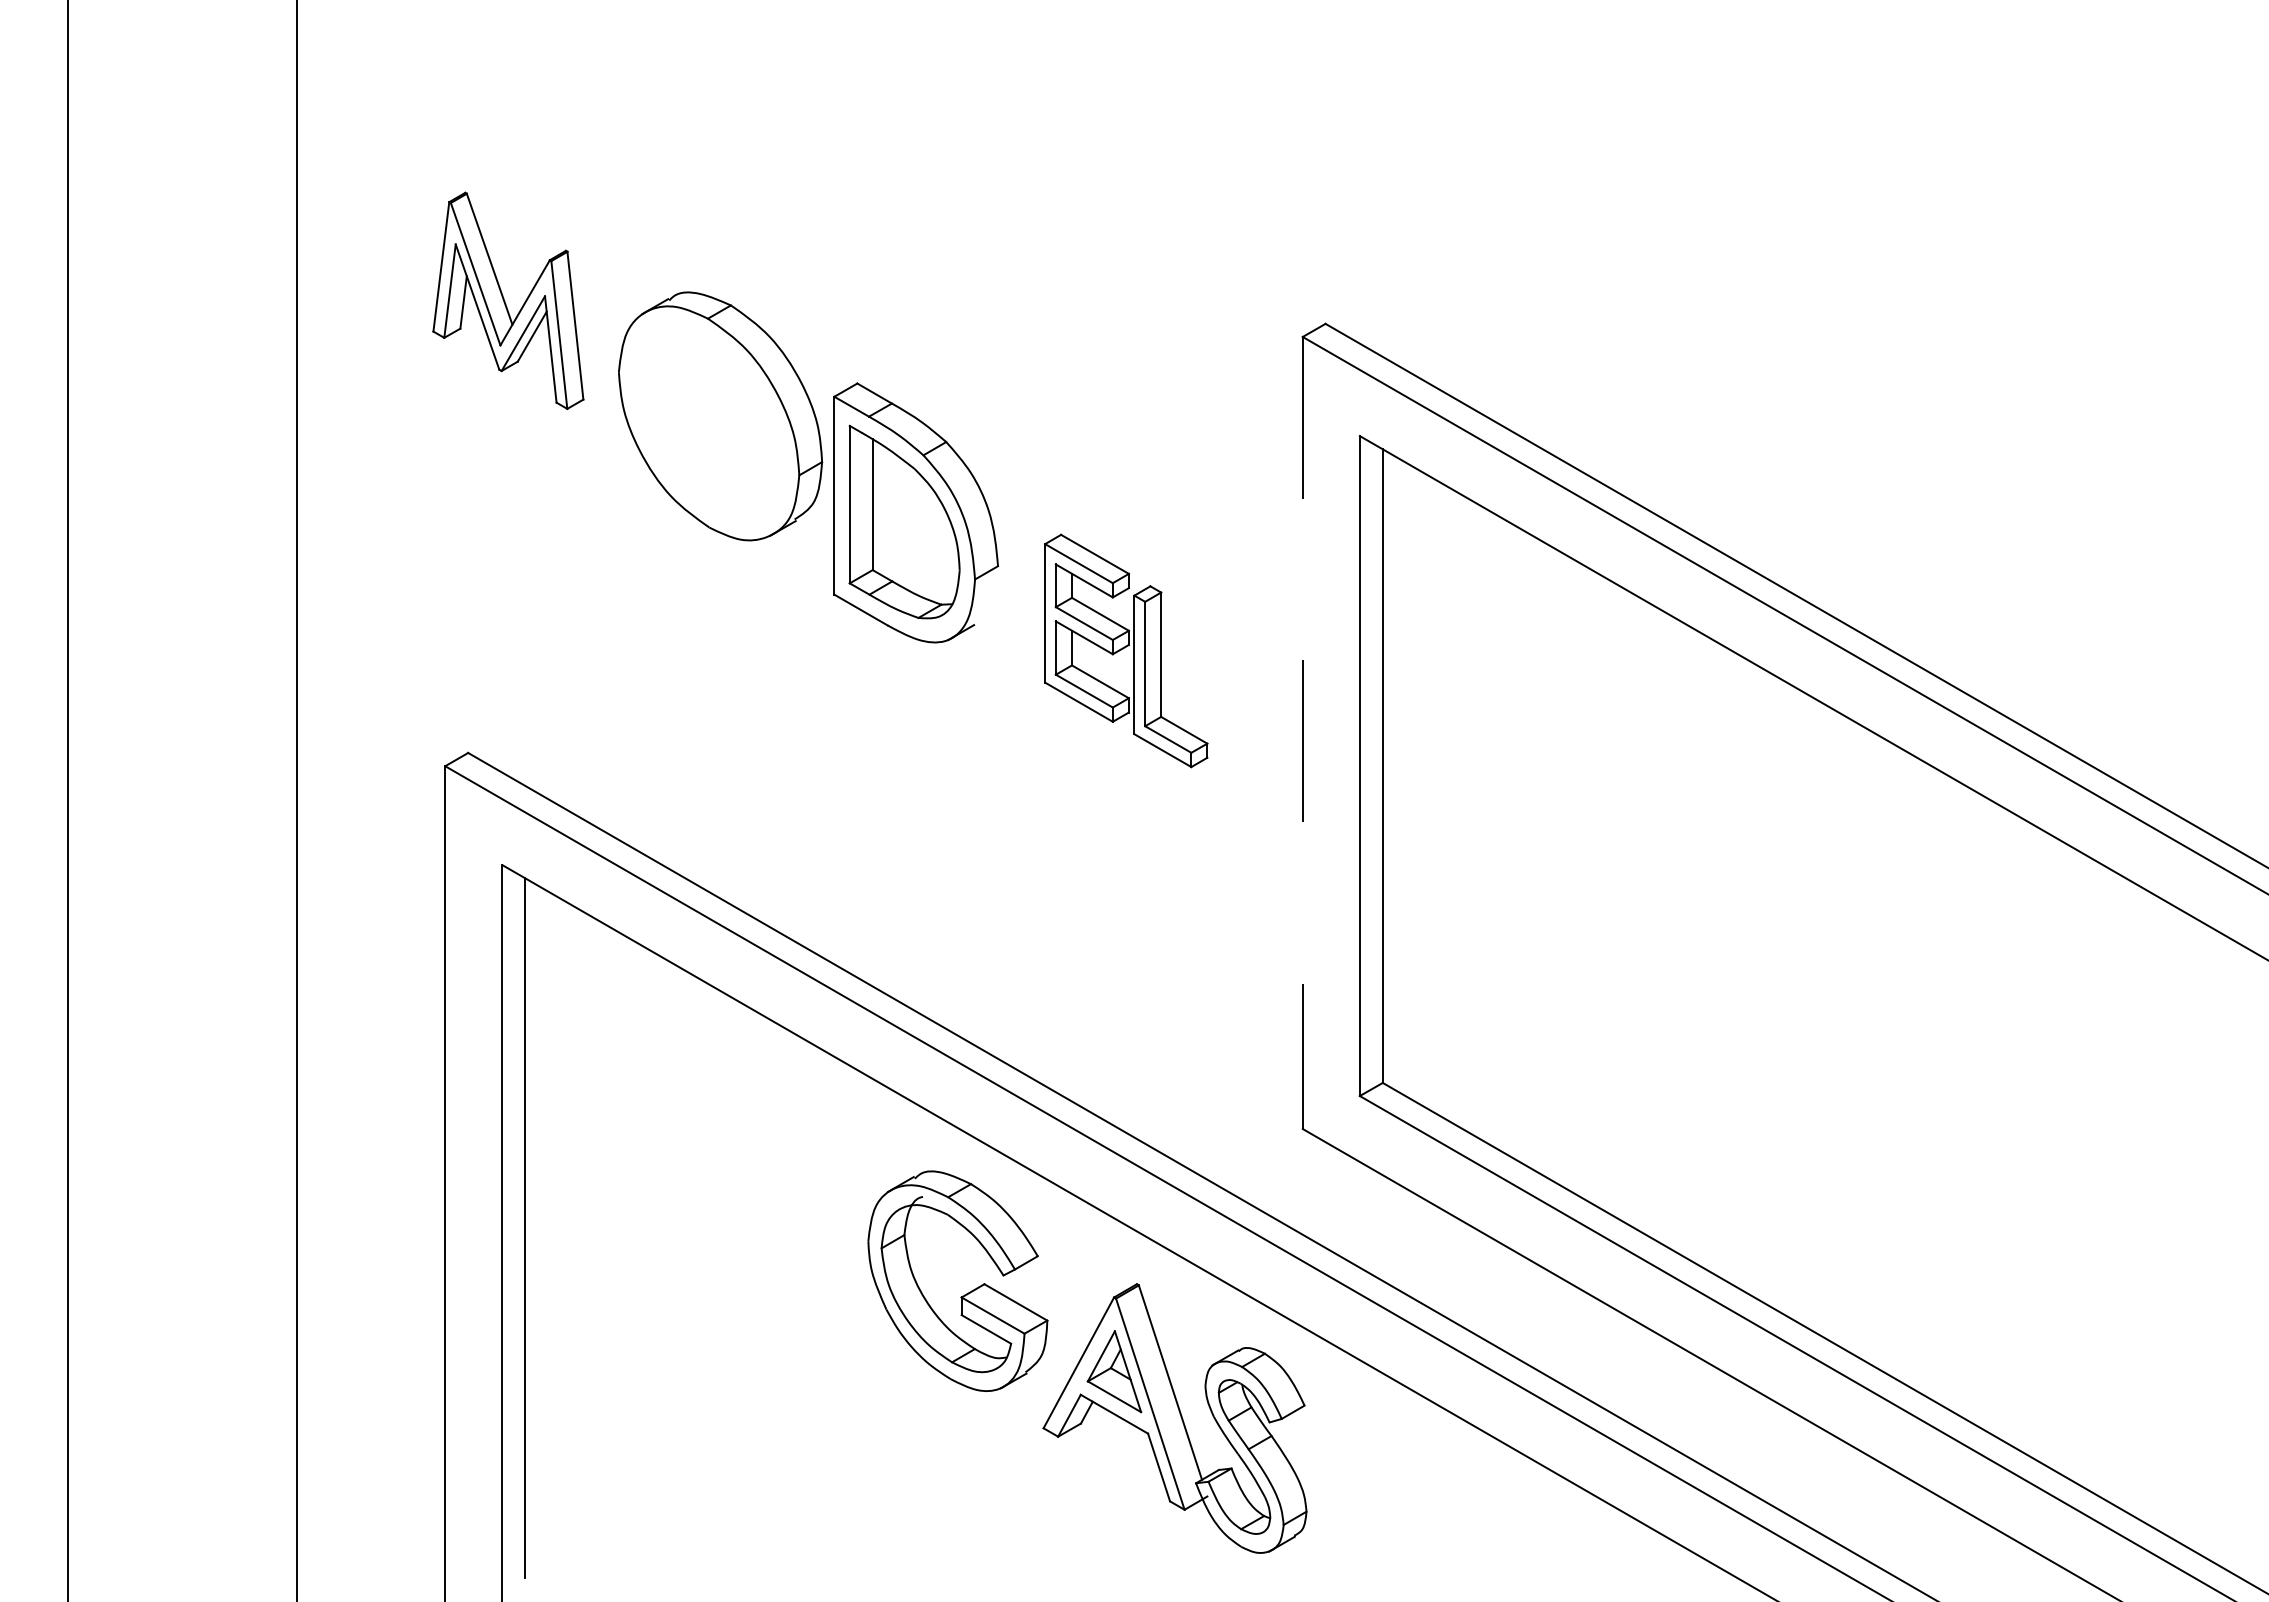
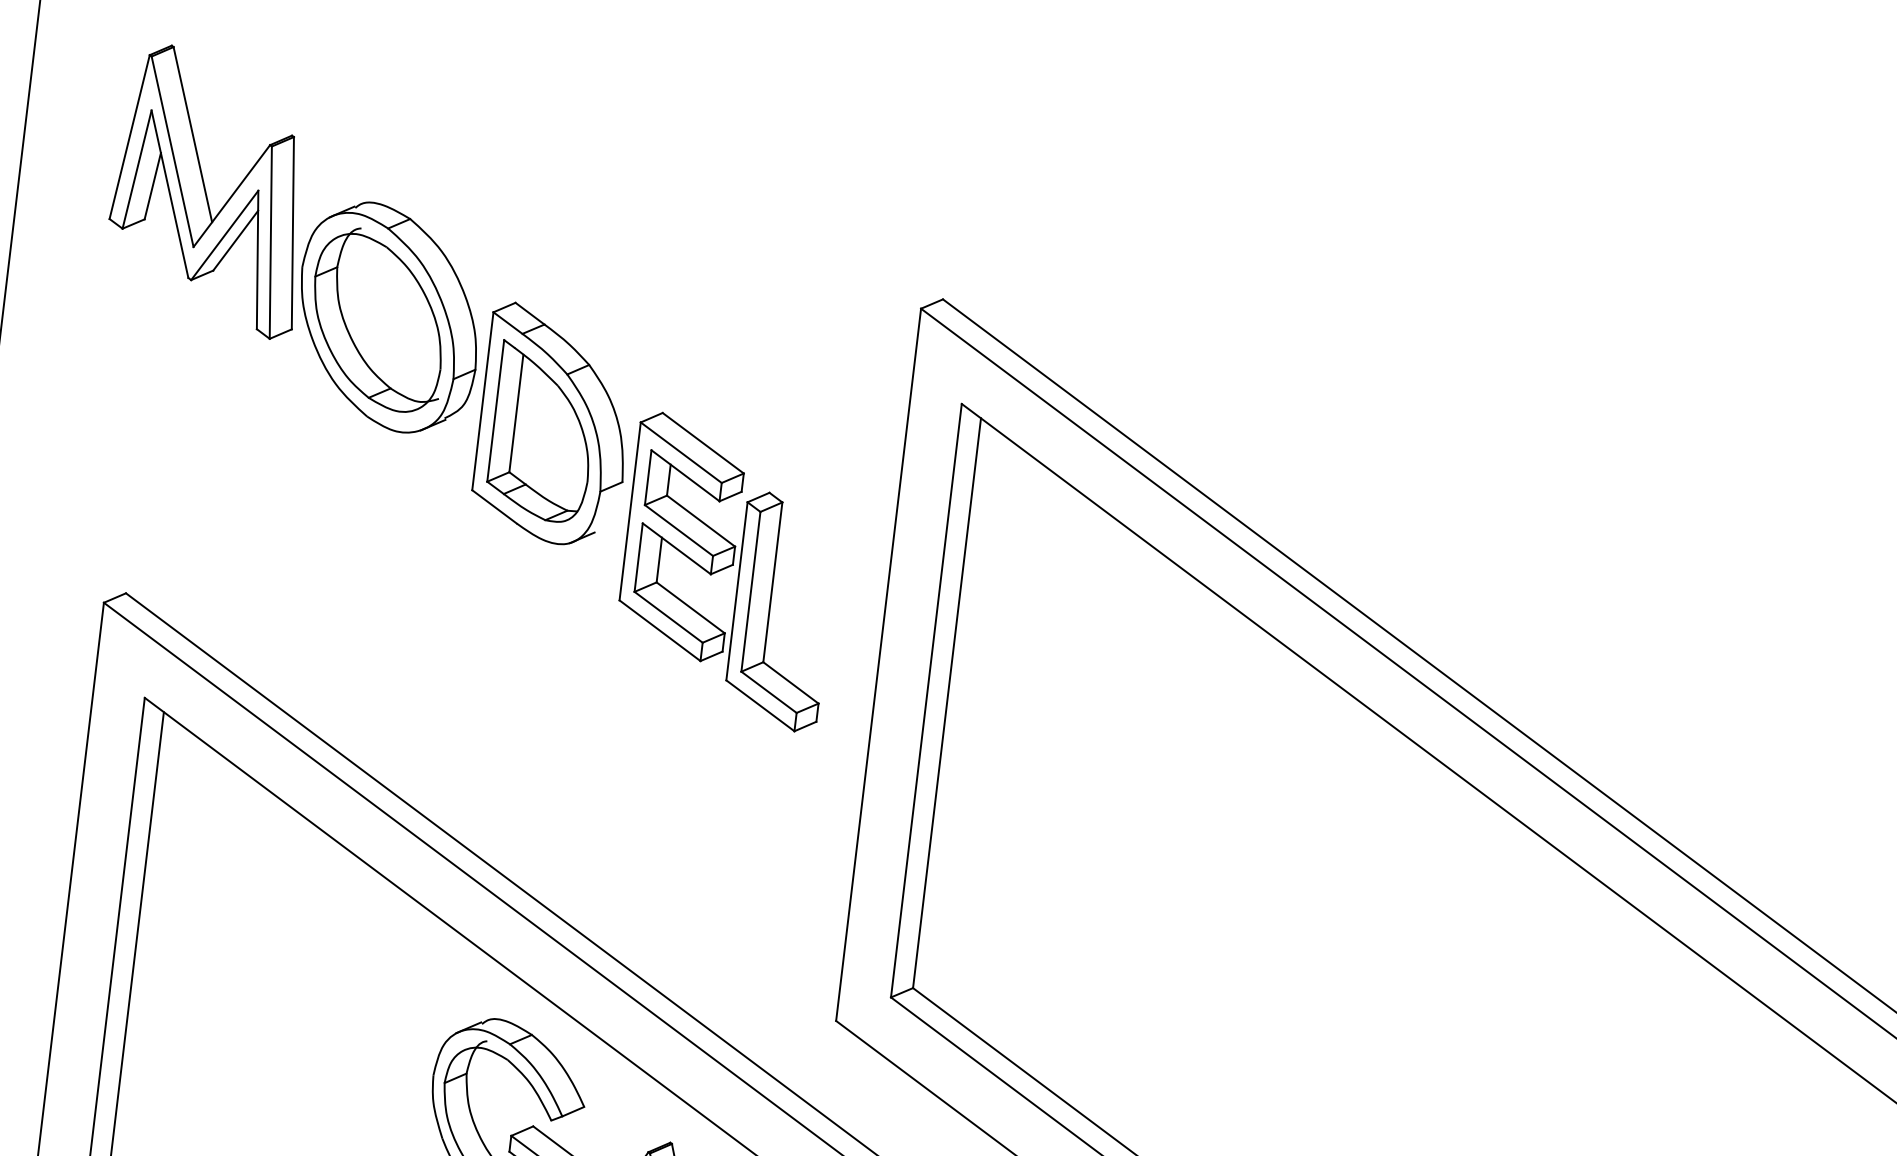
part: (508, 300) -> (210, 190), size x1.43
part: (709, 419) -> (378, 319), added
part: (1126, 650) -> (728, 571), size x1.43
line: (1302, 733) -> (878, 665), dashed -> solid

